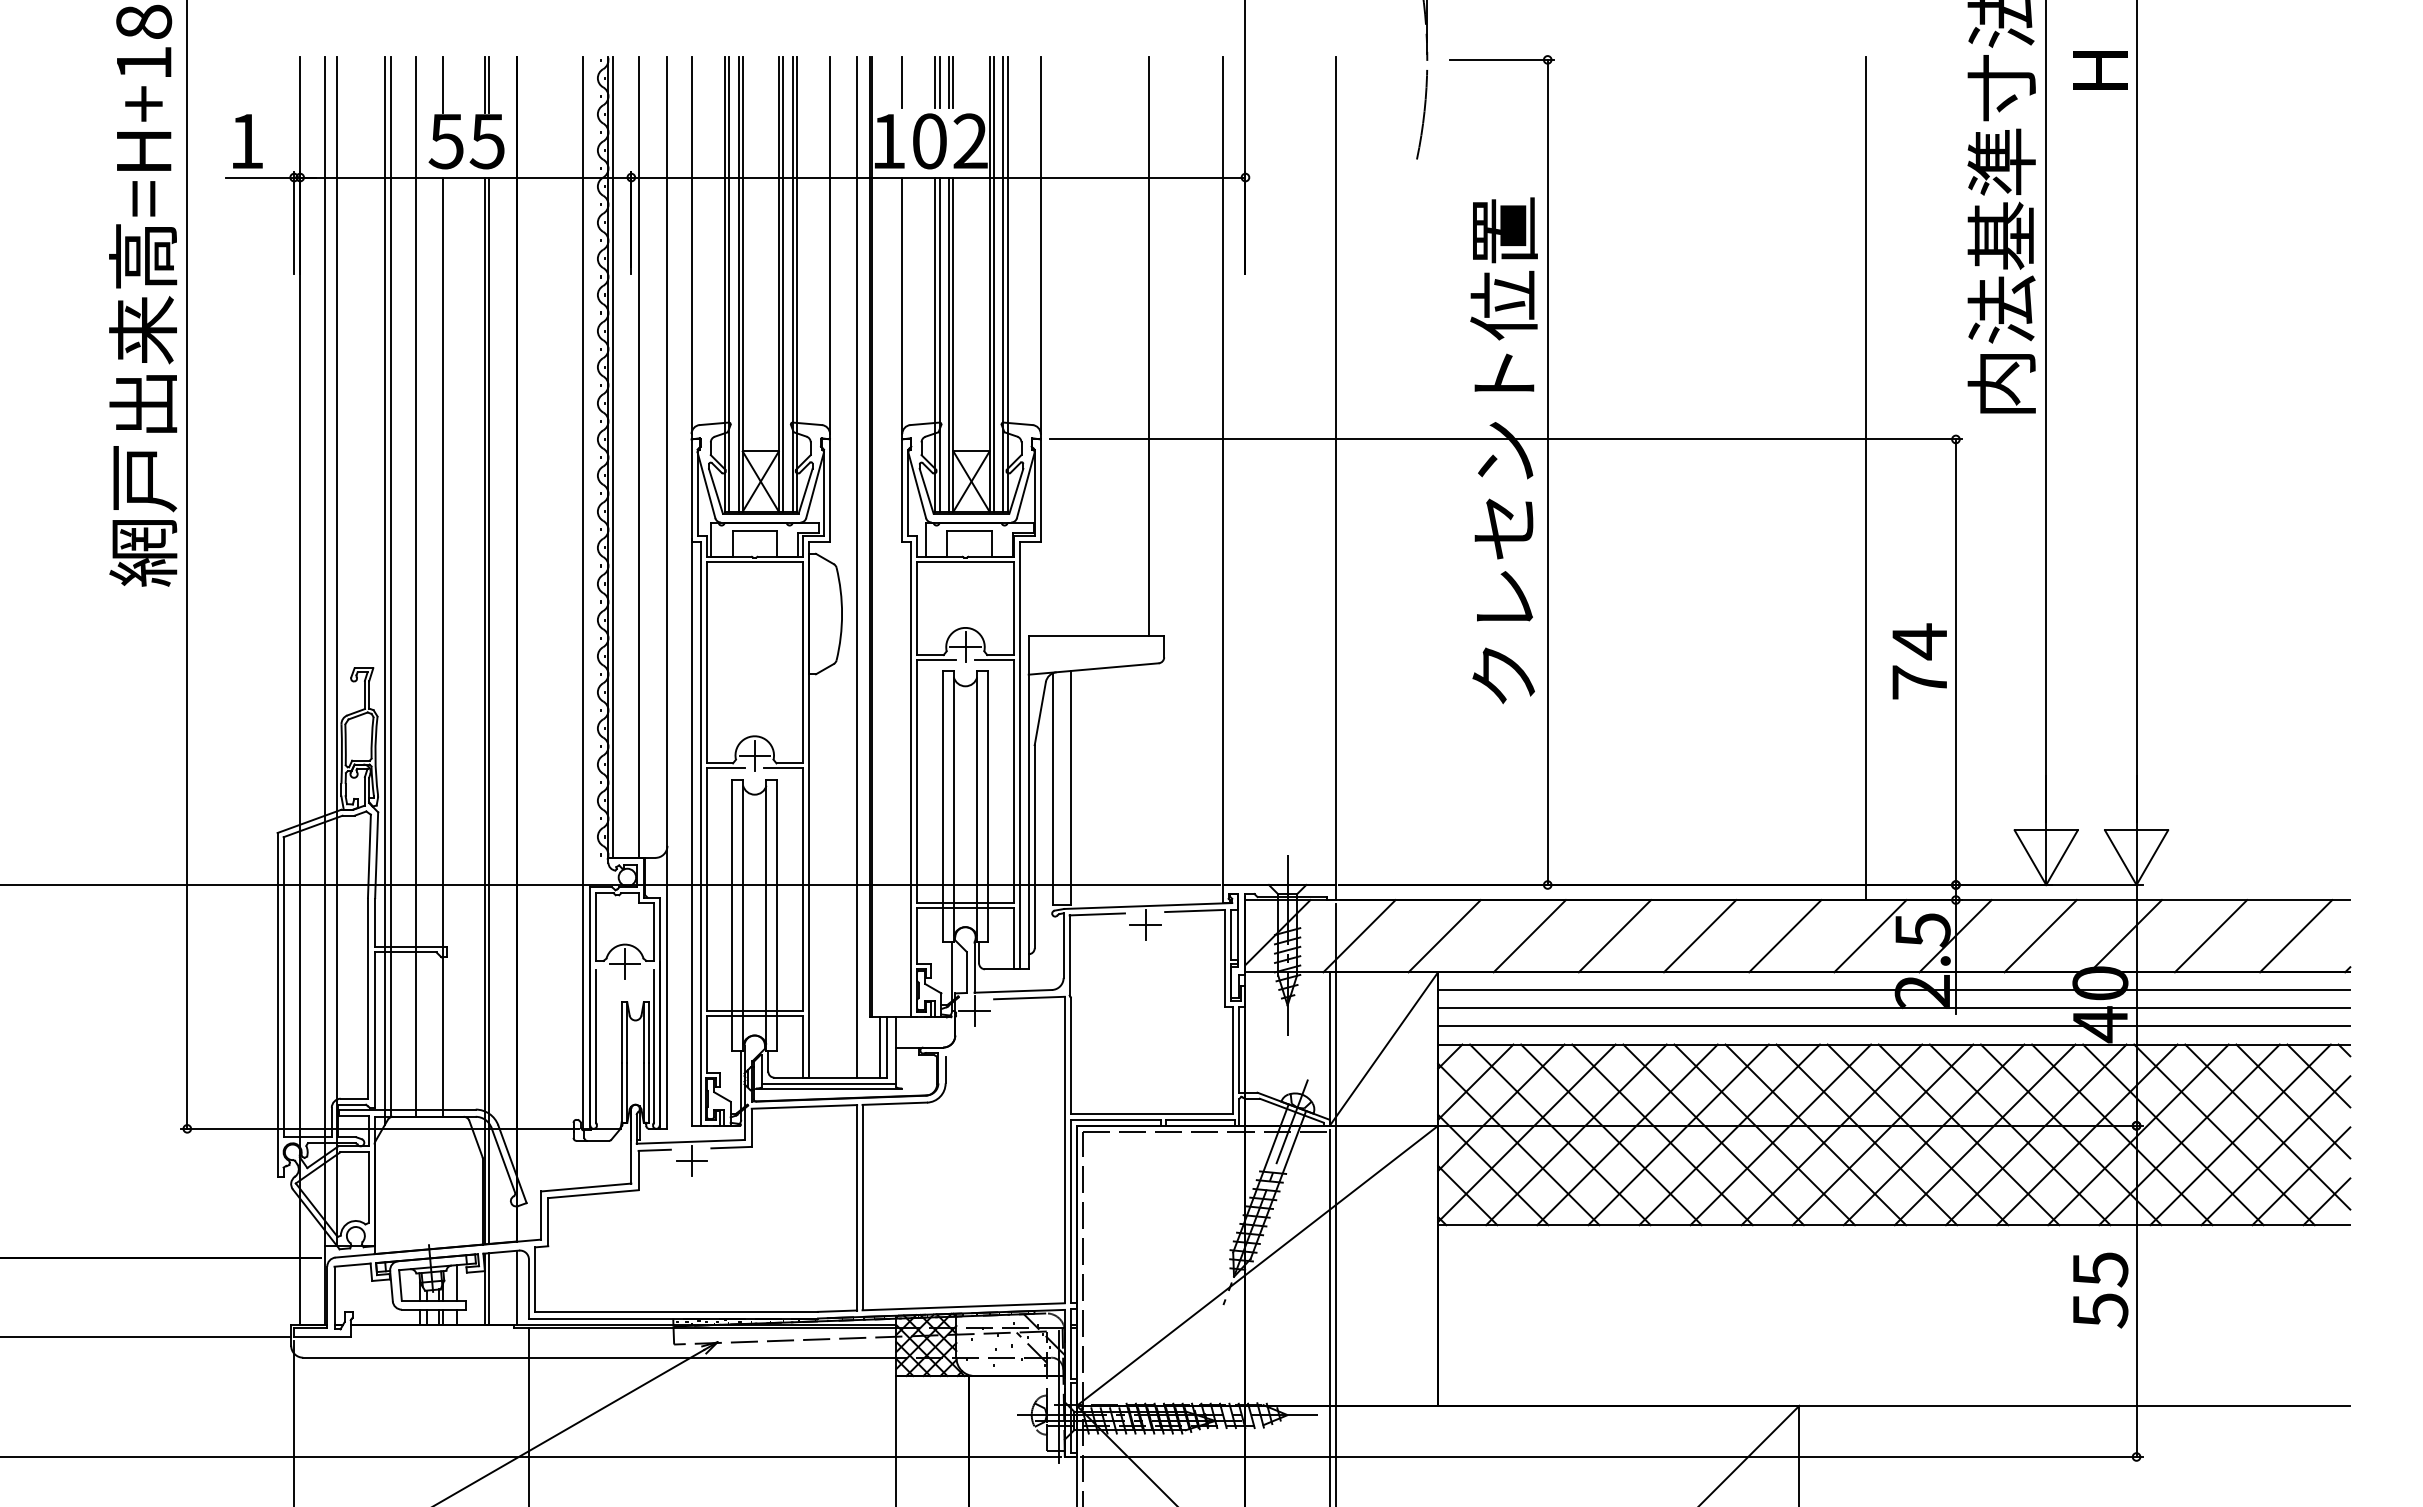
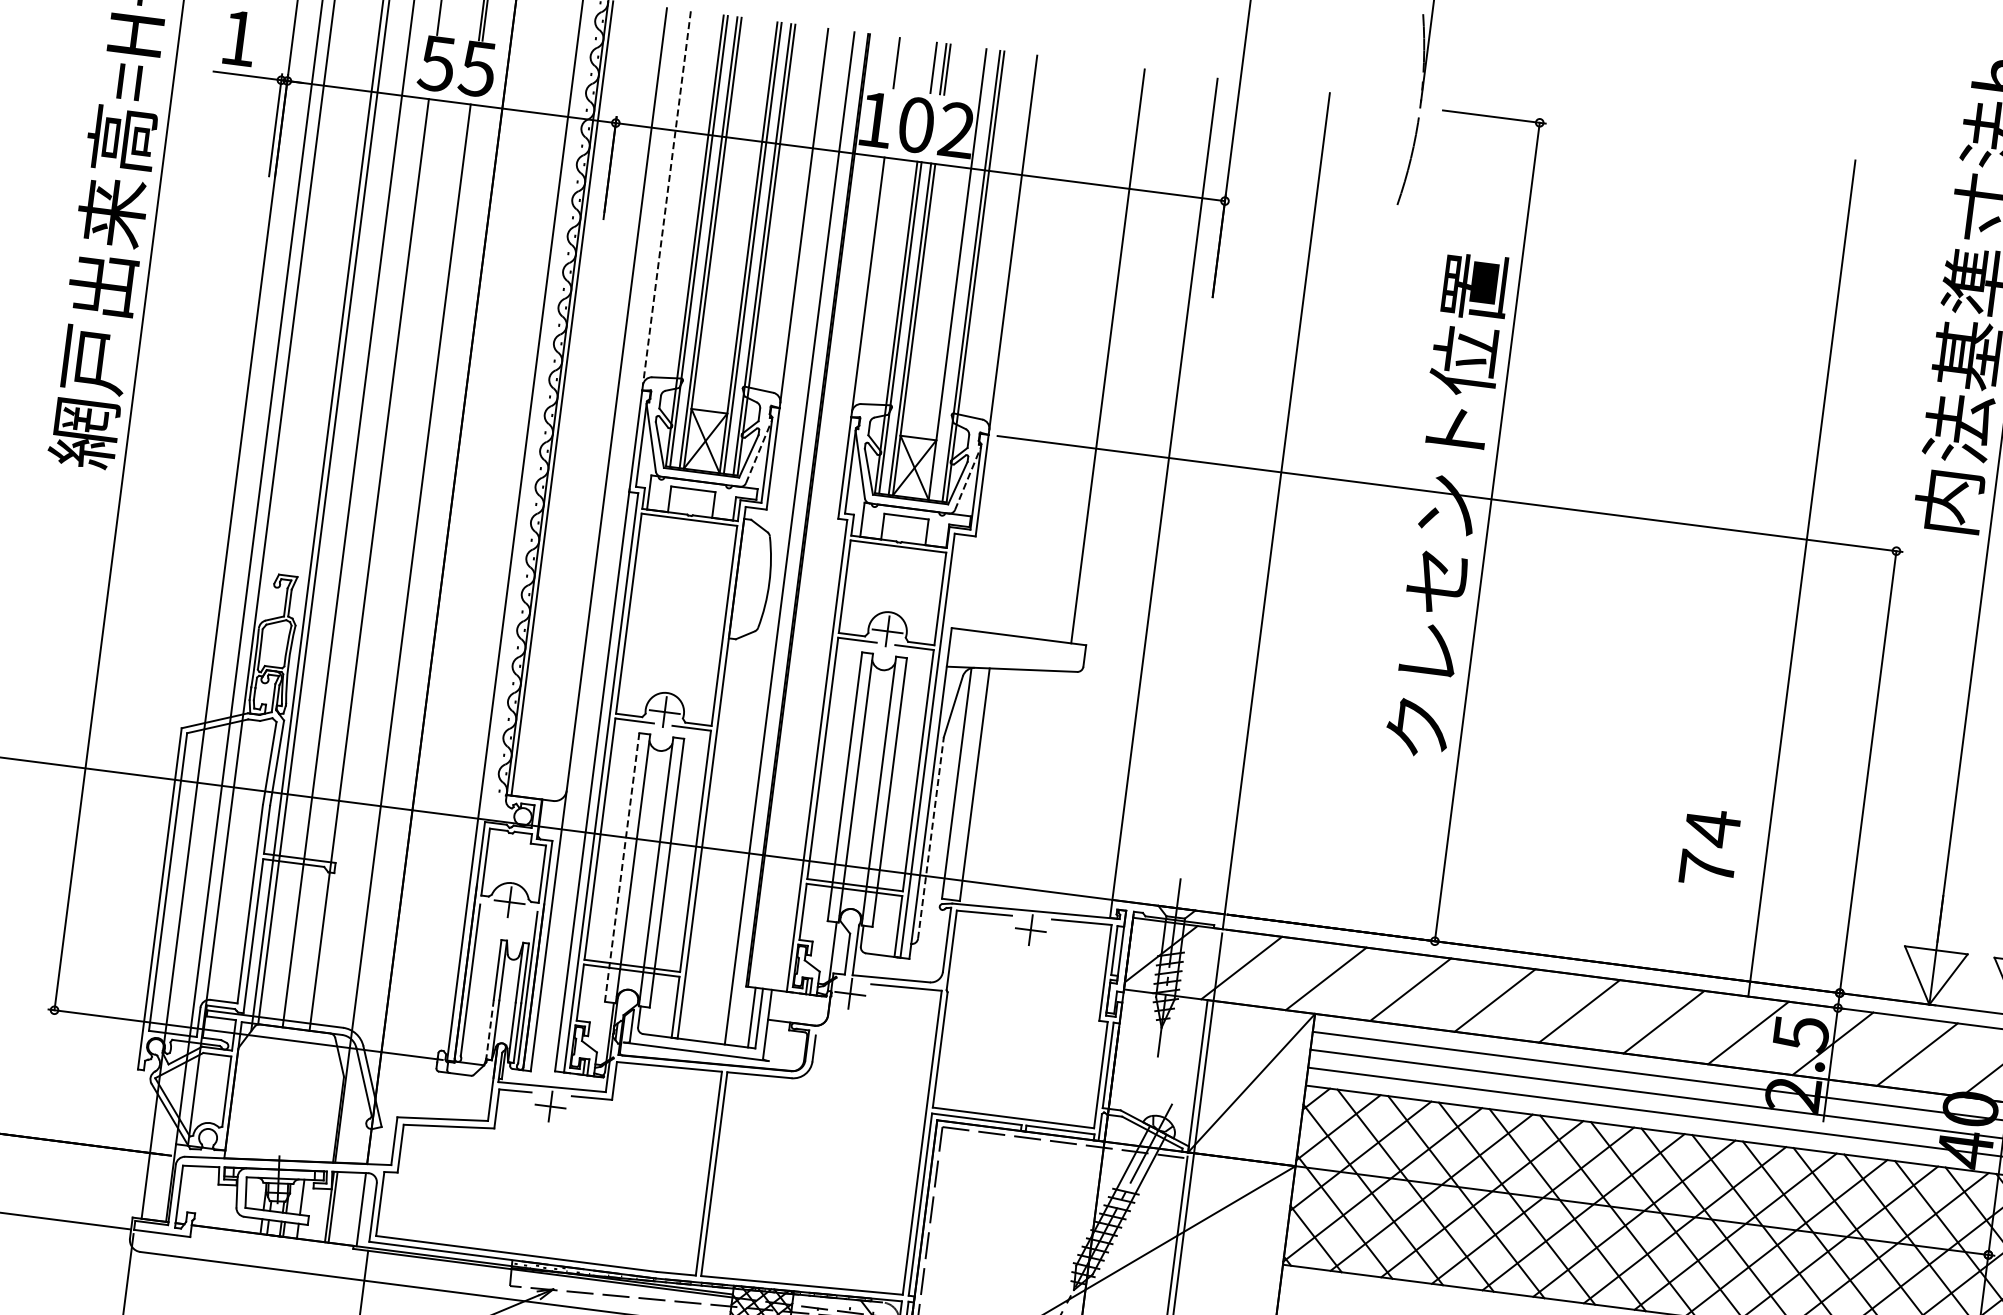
line: (935, 82) -> (929, 67), removed
line: (691, 246) -> (666, 199), solid -> dashed
line: (993, 284) -> (961, 275), removed
line: (638, 457) -> (587, 401), removed
line: (815, 485) -> (759, 451), solid -> dashed
line: (1025, 485) -> (967, 478), solid -> dashed
text: (1919, 661) -> (1709, 847), moved
line: (488, 710) -> (406, 633), removed
line: (1034, 846) -> (930, 837), solid -> dashed
line: (732, 915) -> (622, 867), solid -> dashed
line: (828, 1083) -> (696, 1046), removed
line: (621, 1093) -> (489, 1030), solid -> dashed

